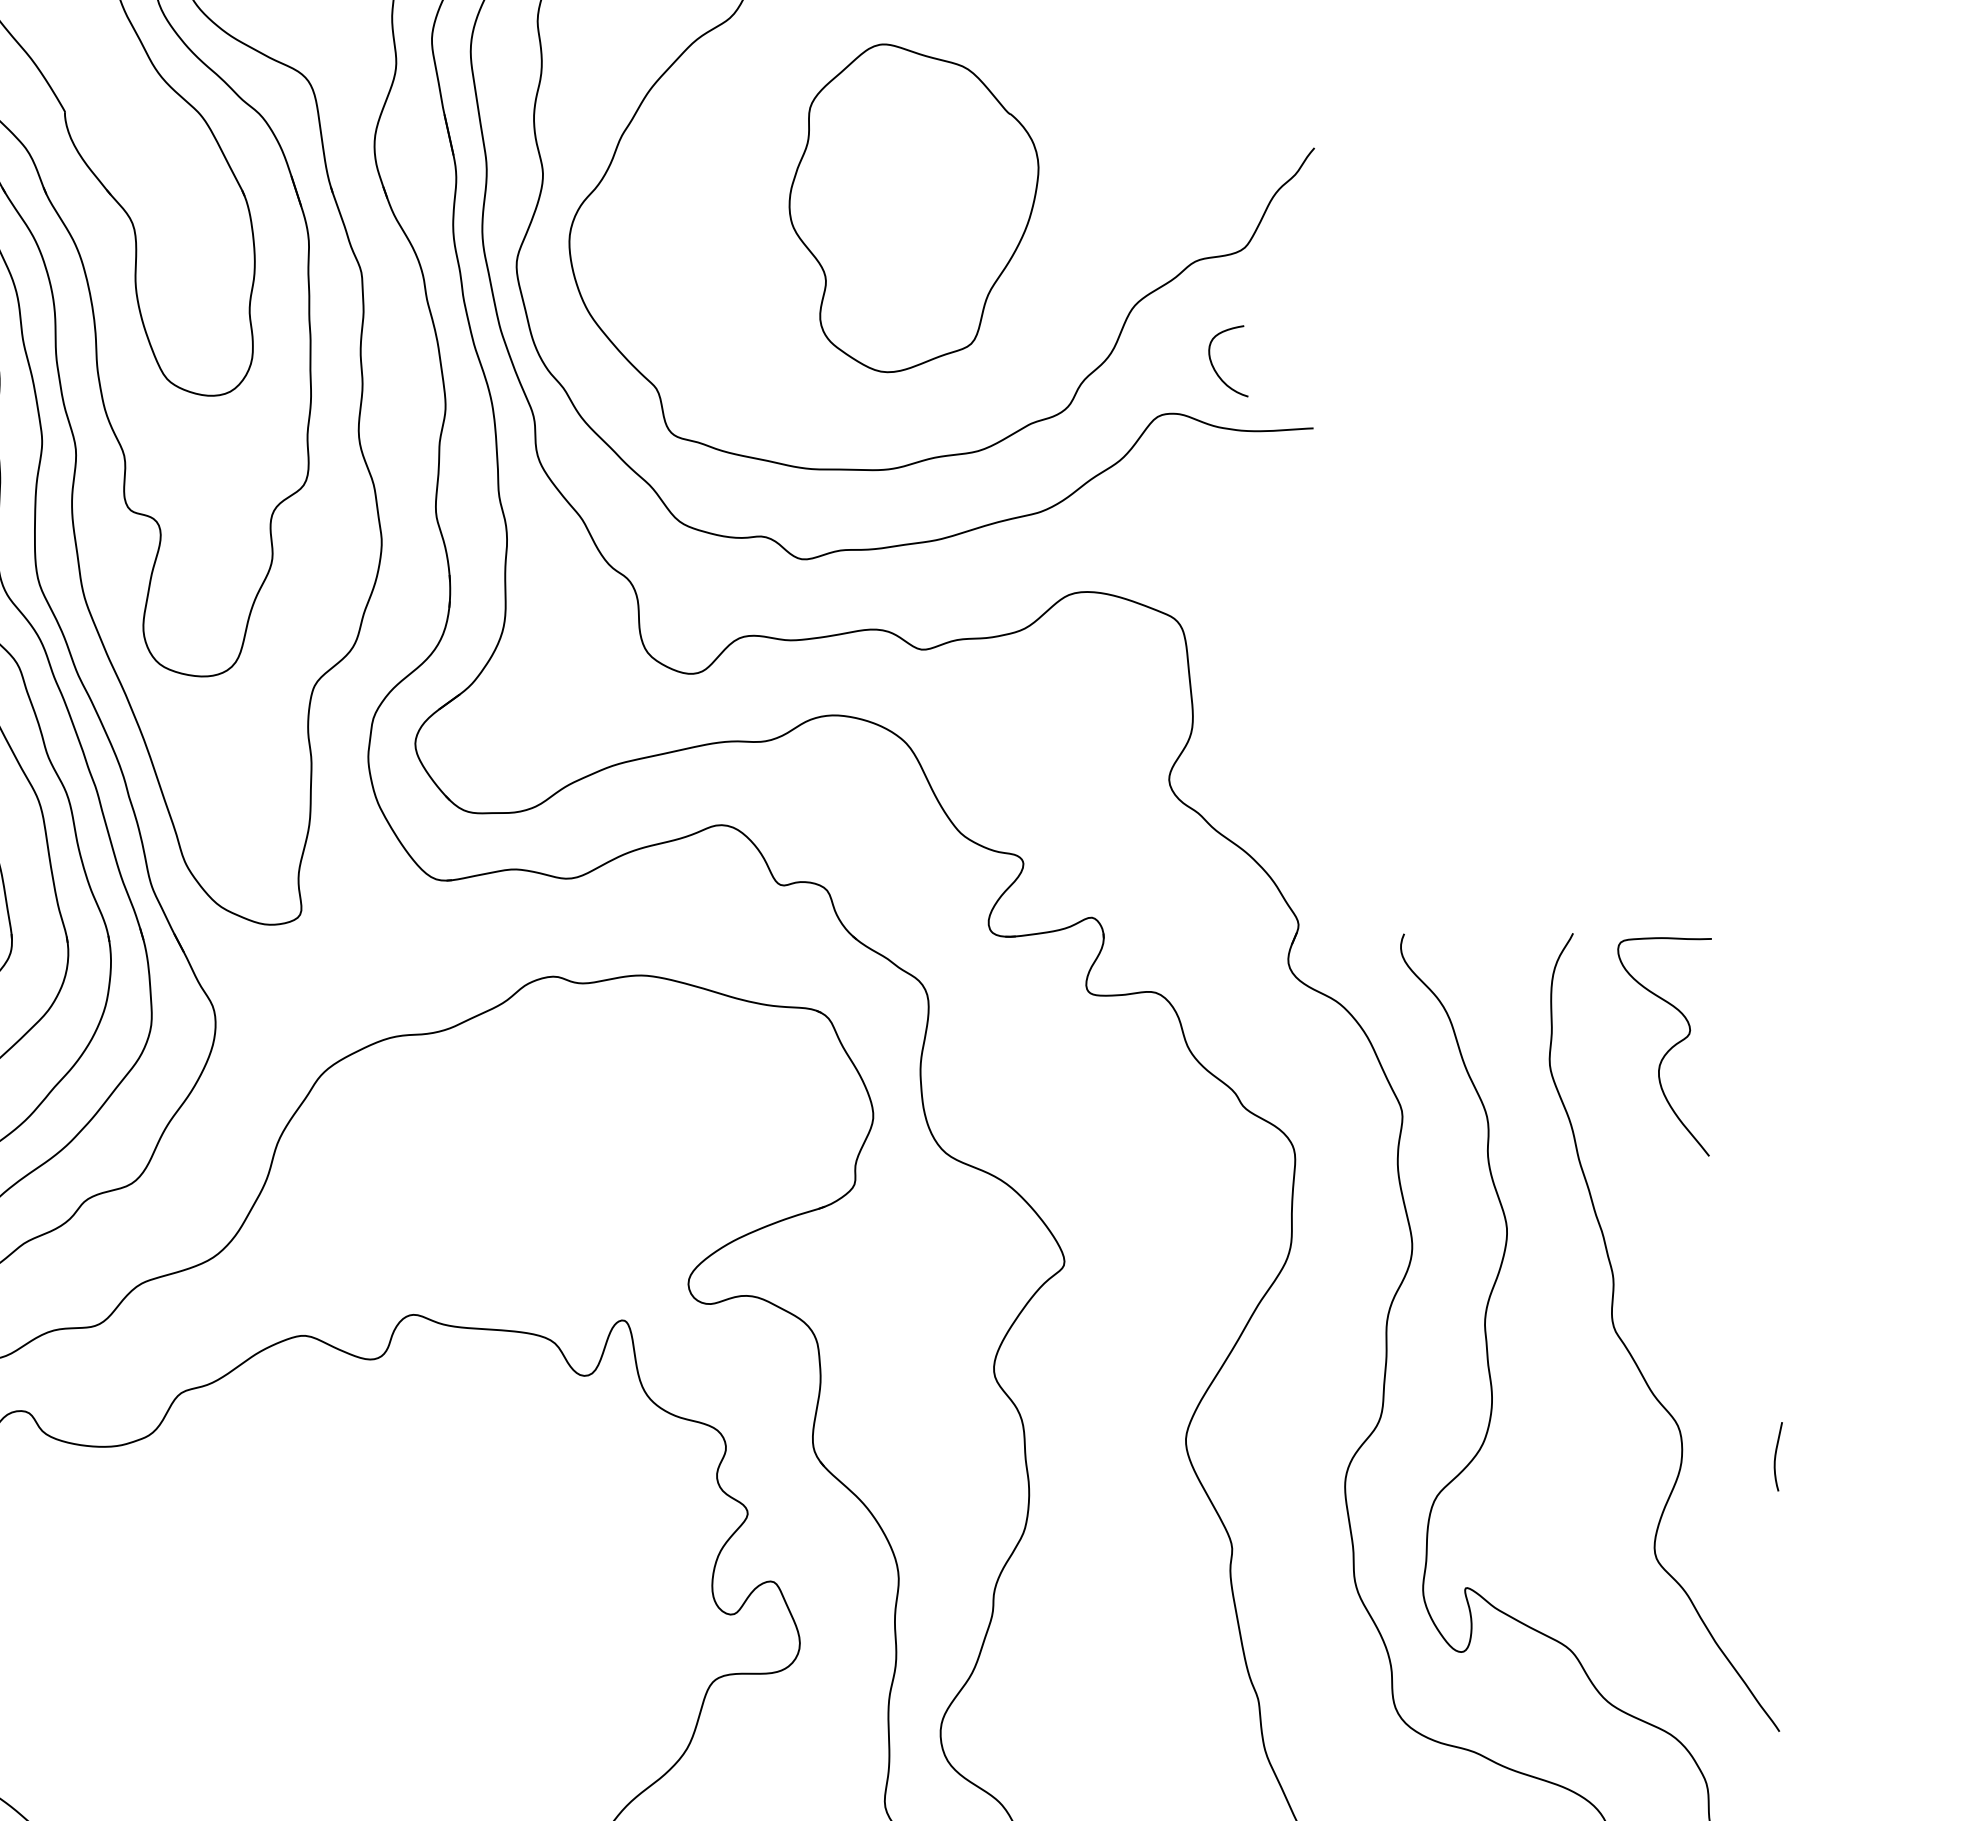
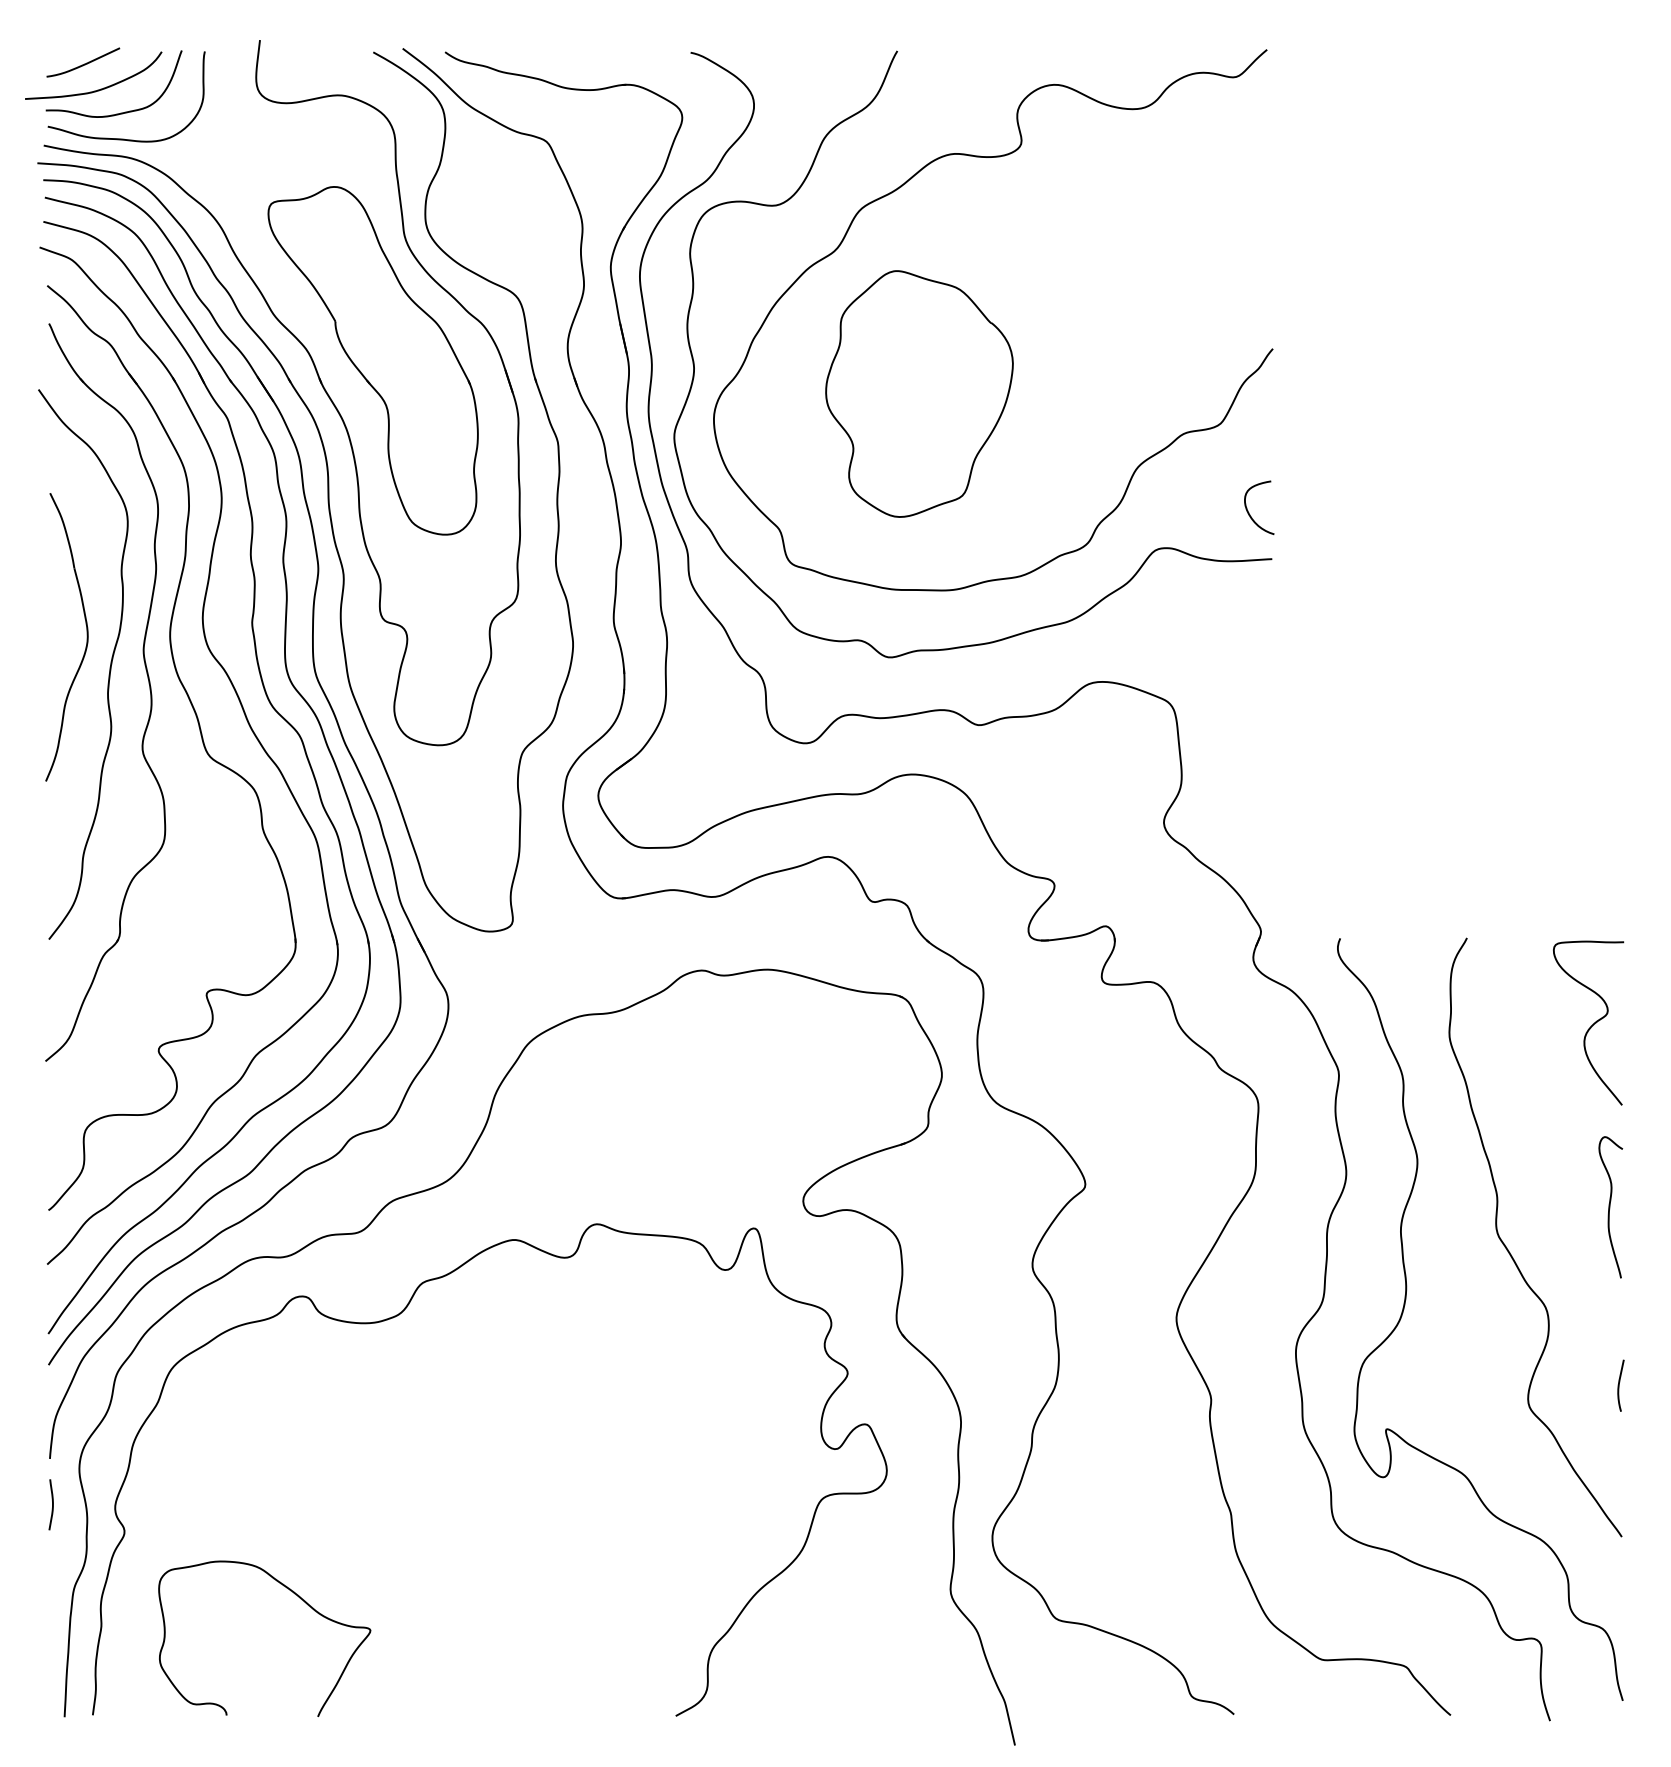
part: (914, 207) -> (919, 393), moved
curve: (1215, 367) -> (1249, 512), moved
curve: (1668, 1049) -> (1591, 1025), moved
curve: (1764, 1292) -> (1610, 1207), added
curve: (1776, 1456) -> (1619, 1385), moved

